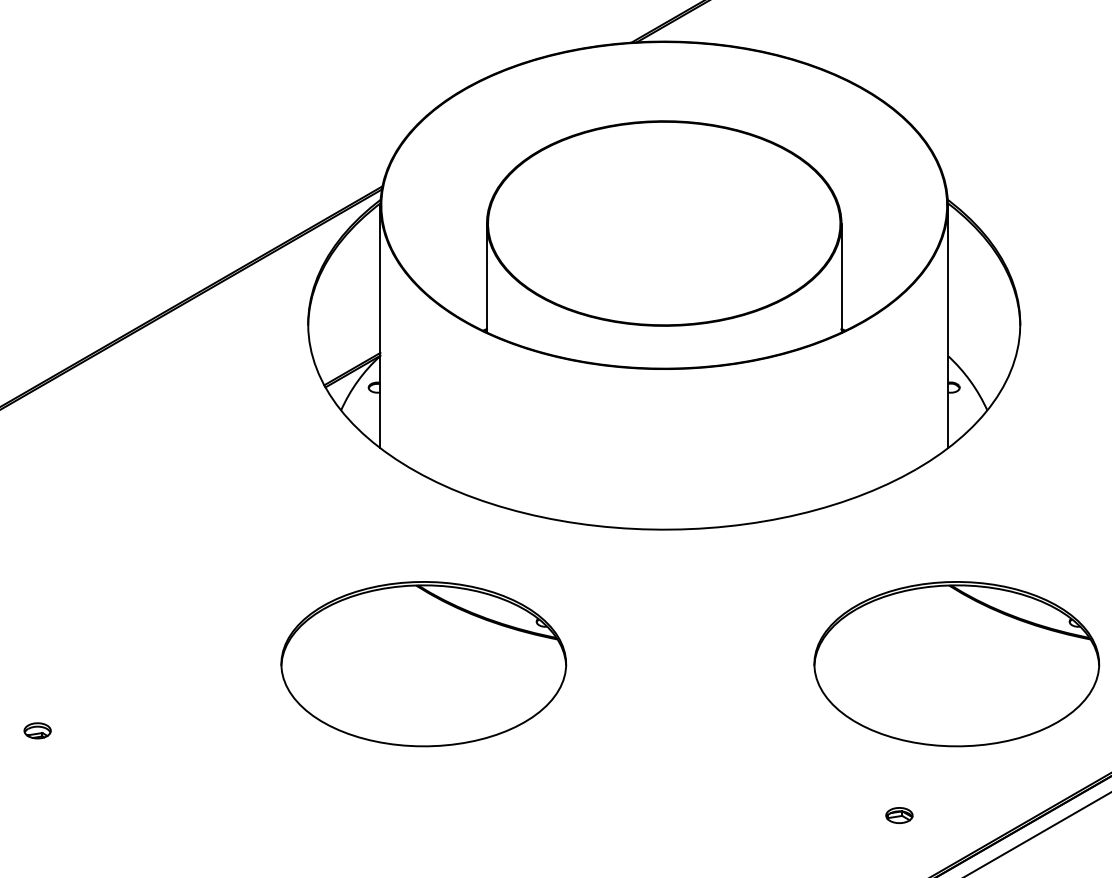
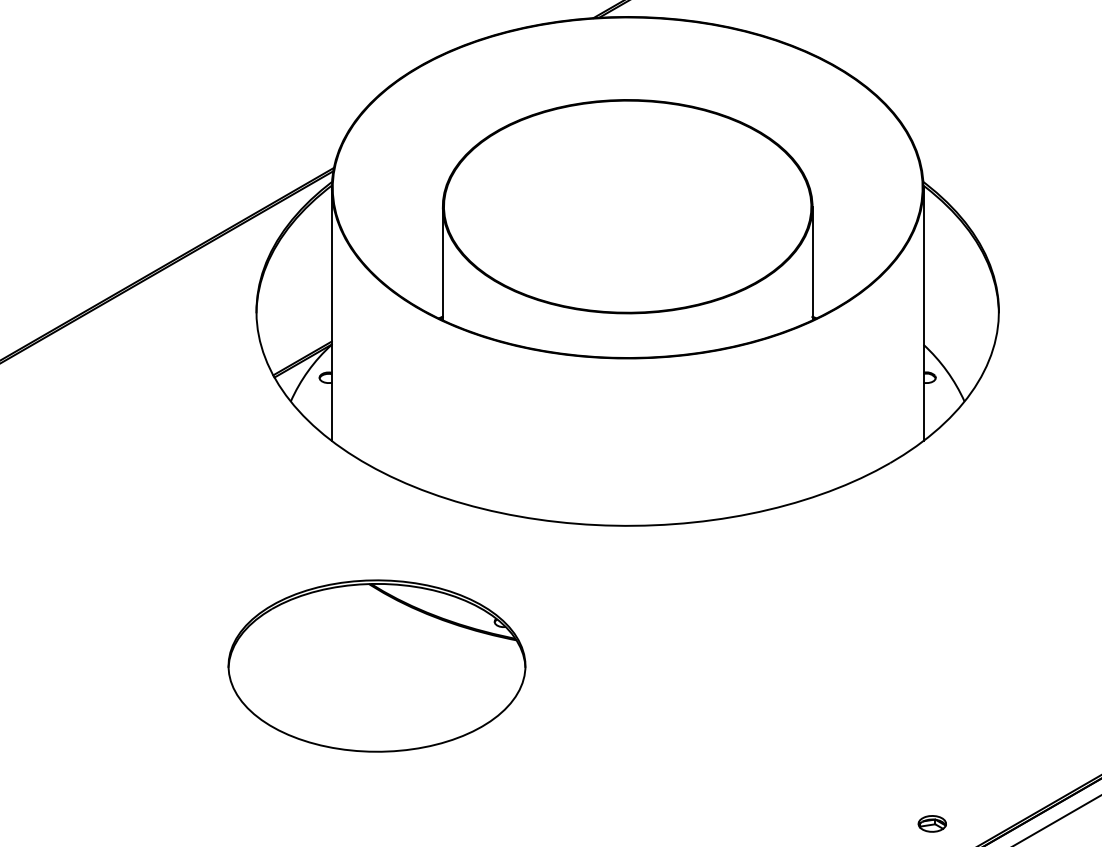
part: (956, 664) -> (932, 666), removed
part: (899, 815) -> (932, 823), moved

